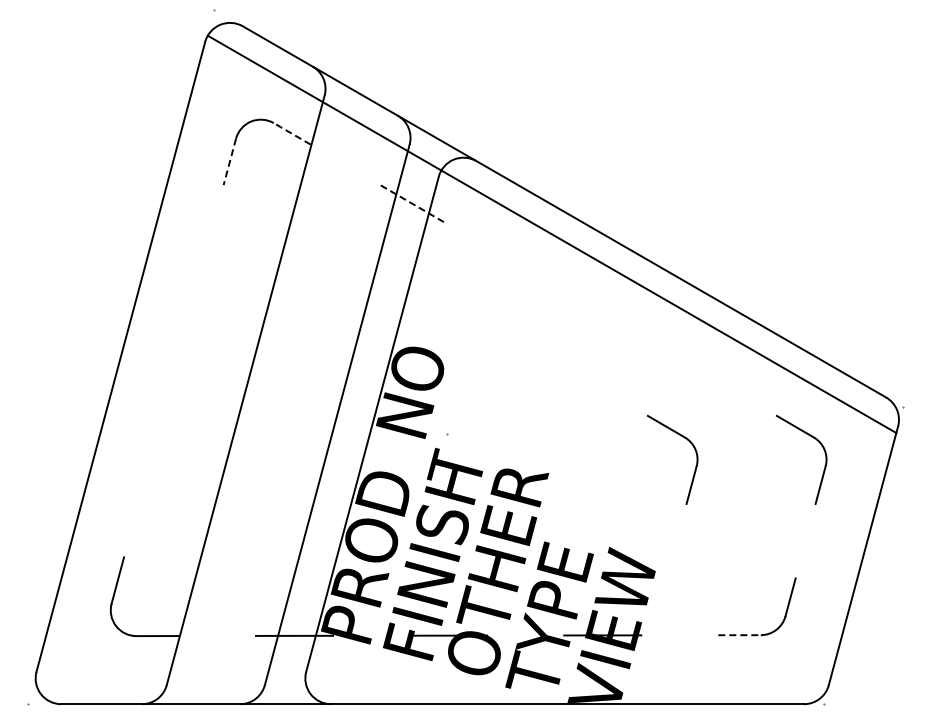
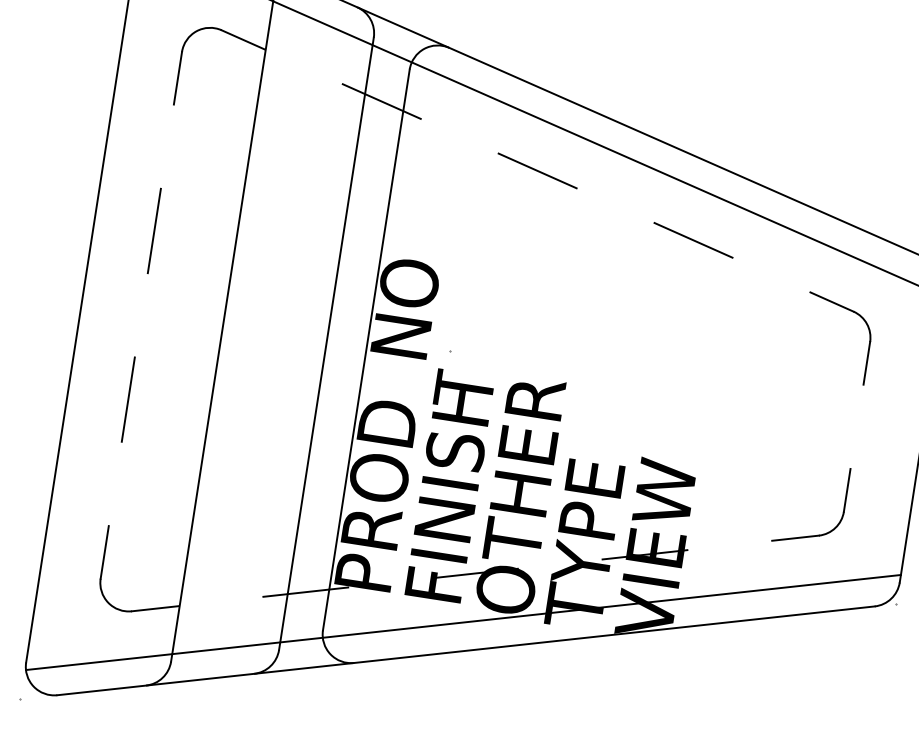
line: (291, 133) -> (242, 39), dashed -> solid
line: (229, 162) -> (177, 78), dashed -> solid
line: (410, 202) -> (381, 101), dashed -> solid
line: (543, 279) -> (537, 170), added
line: (193, 296) -> (154, 230), added
line: (676, 357) -> (692, 240), added
line: (153, 445) -> (127, 399), added
part: (694, 450) -> (723, 340), removed
line: (740, 635) -> (796, 538), dashed -> solid
line: (432, 678) -> (462, 622), added

